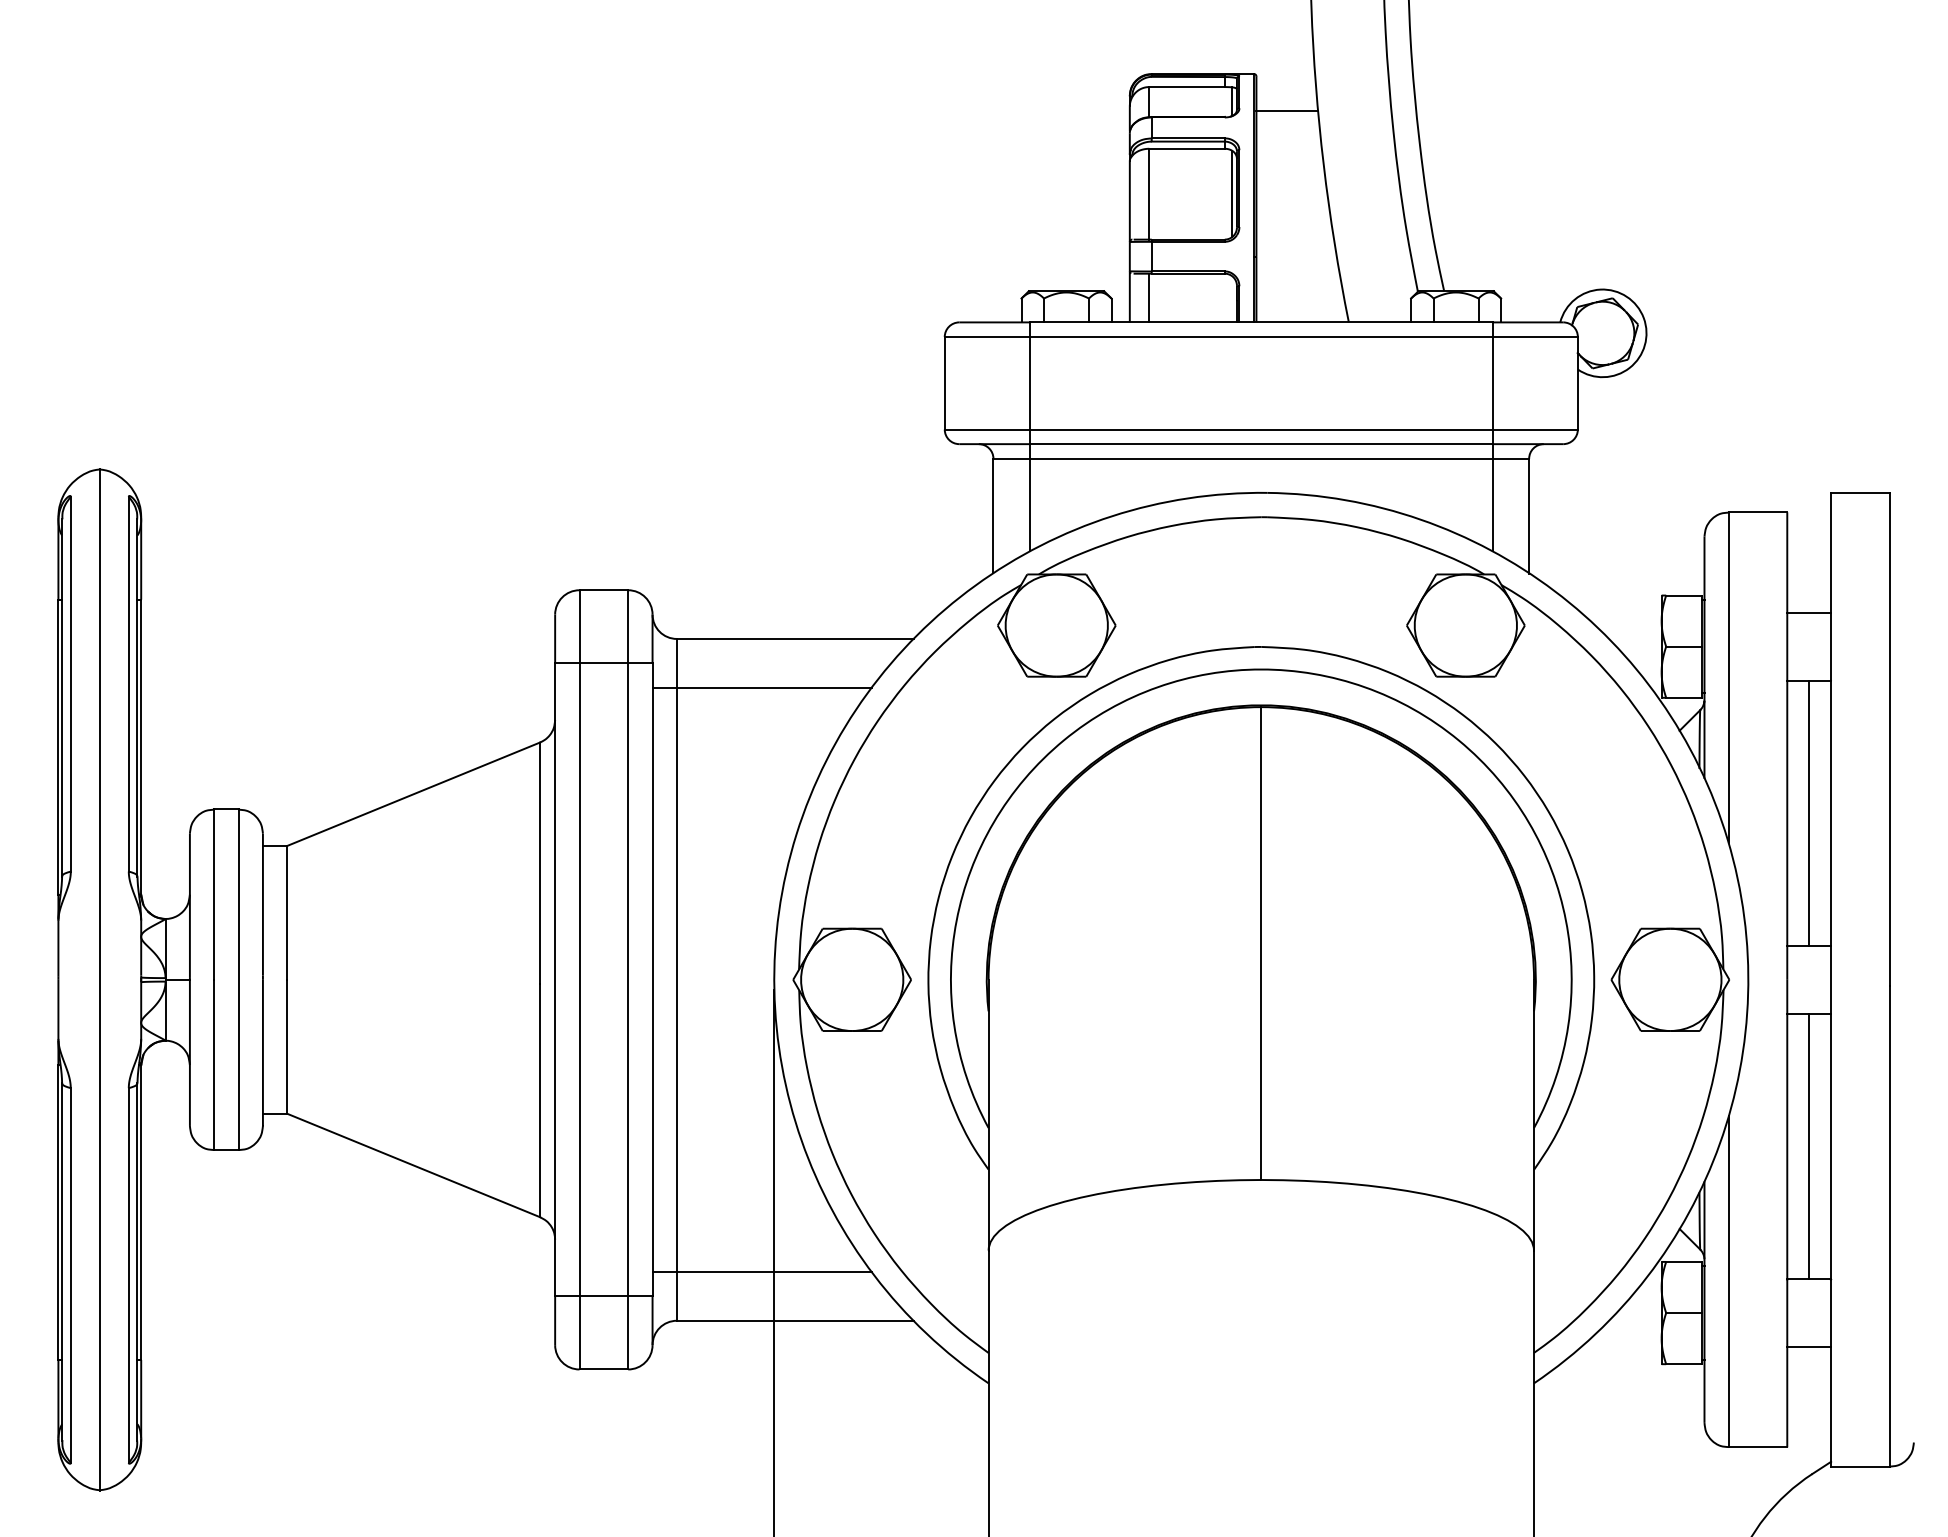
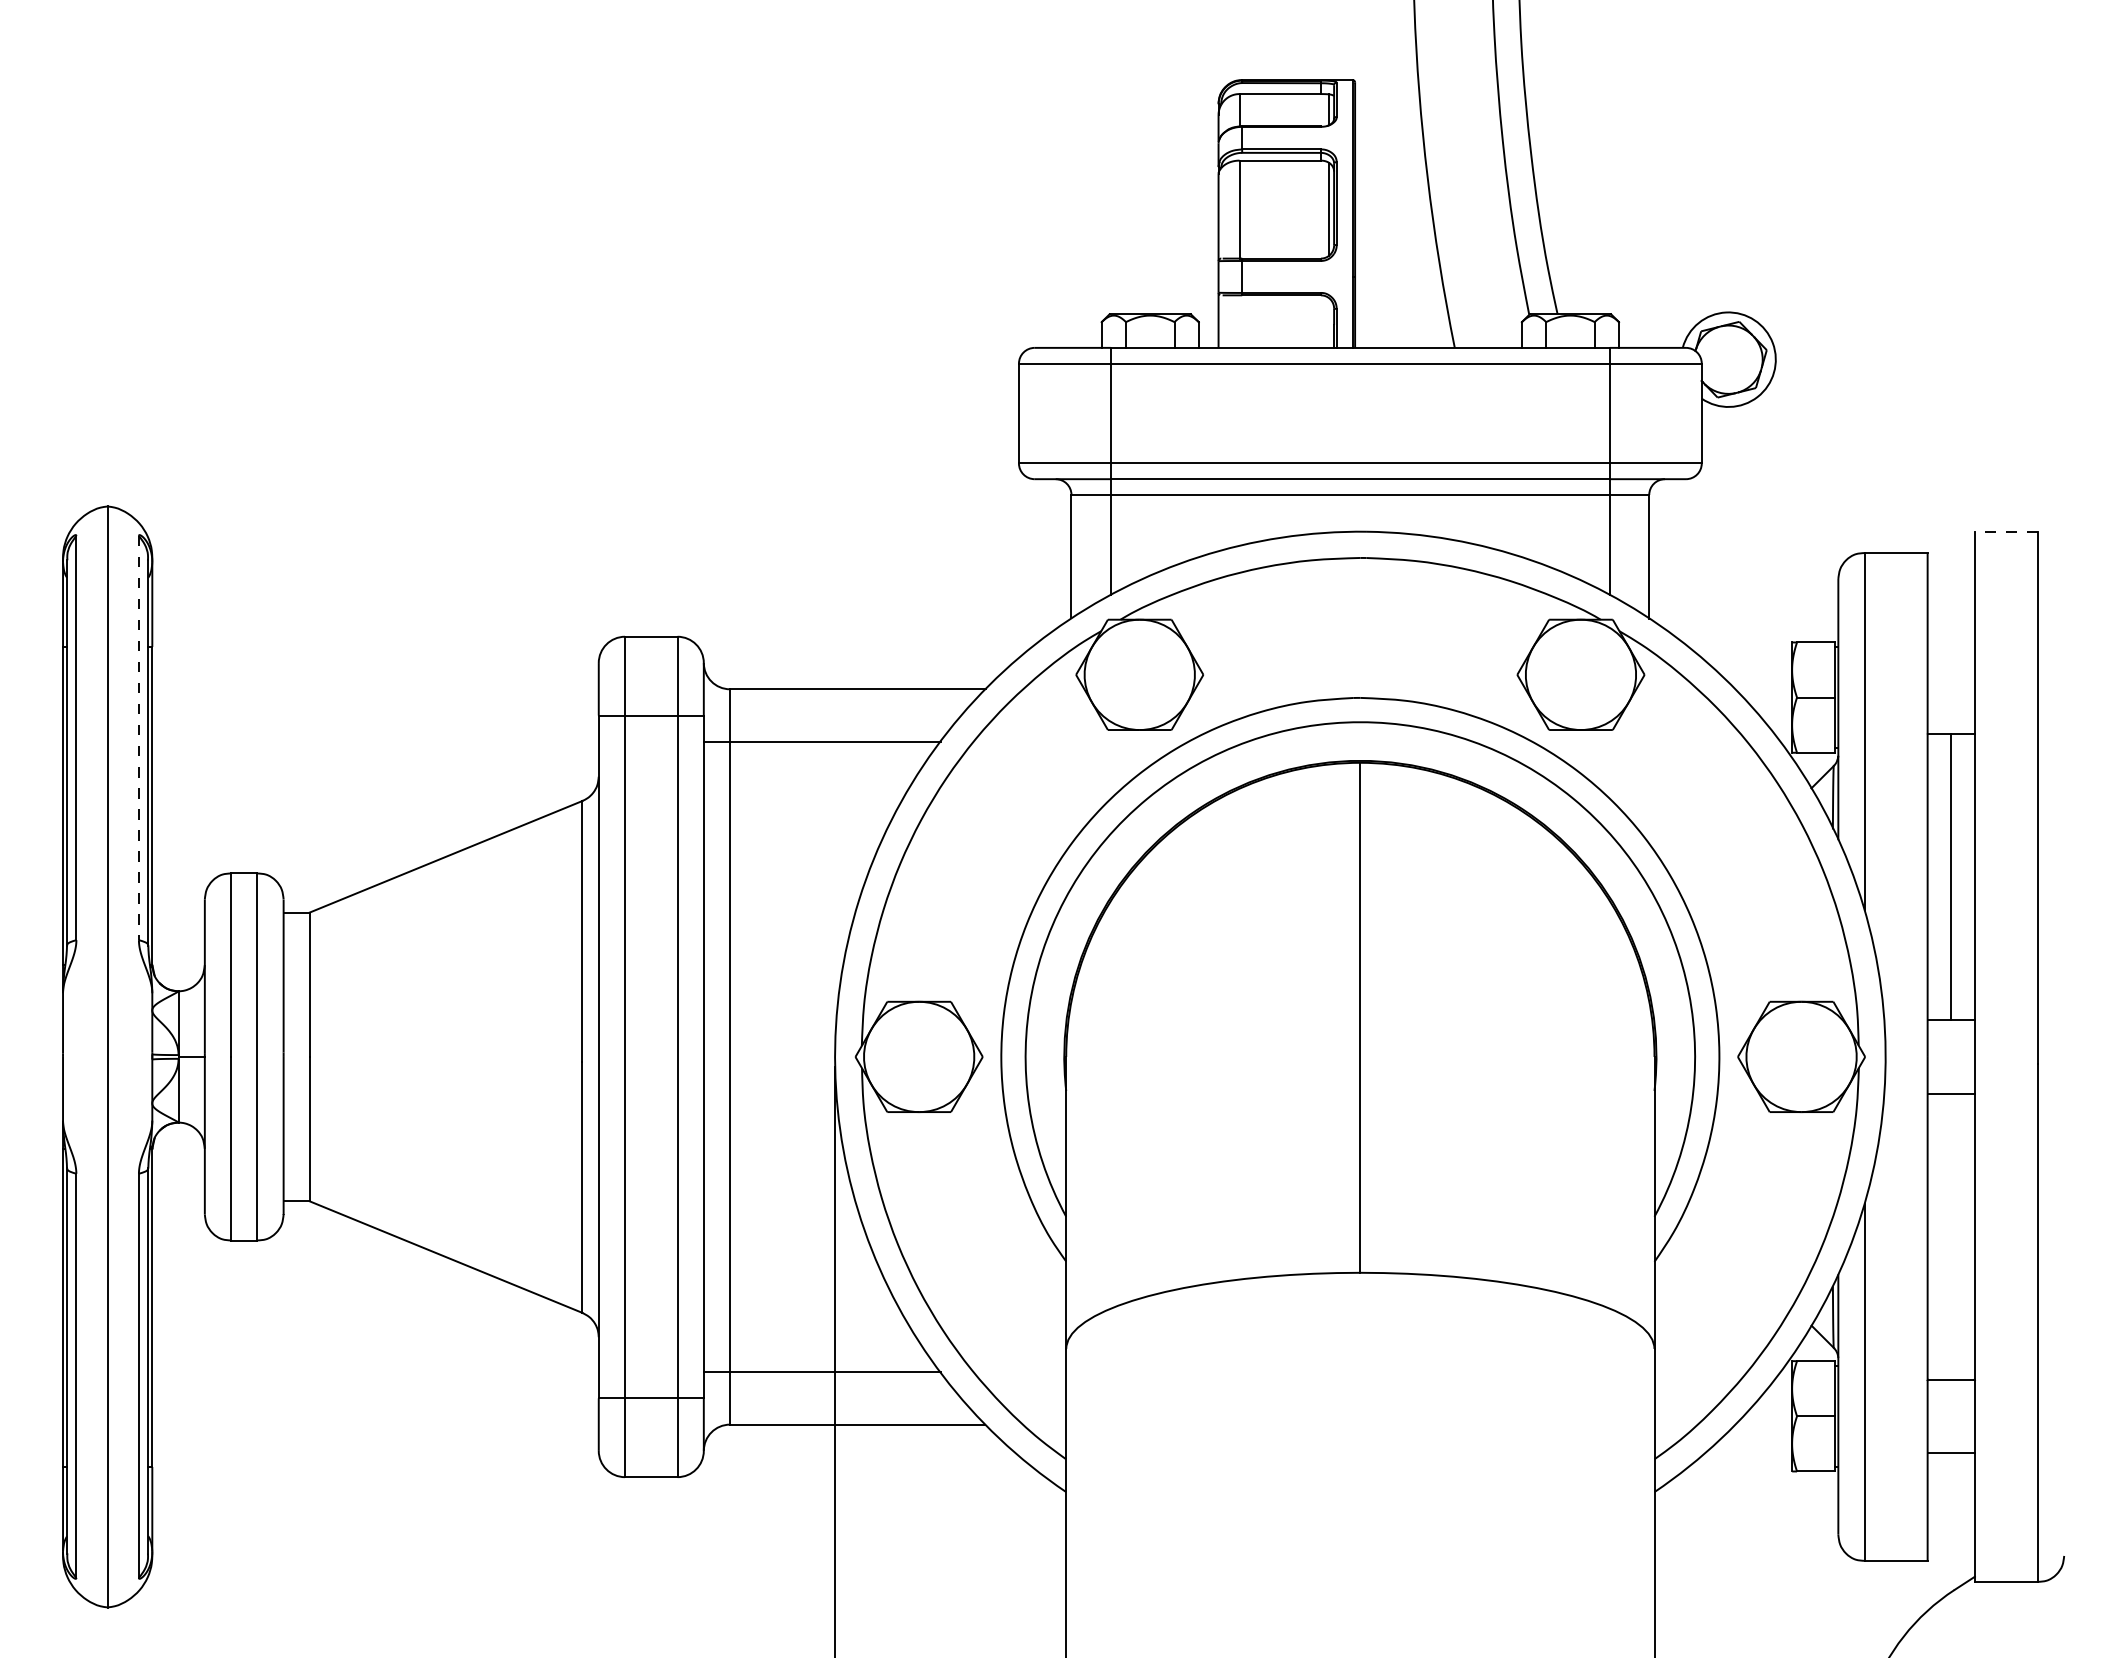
line: (1287, 110) -> (1388, 119), removed
line: (1149, 297) -> (1239, 321), removed
line: (1860, 492) -> (2006, 531), solid -> dashed
line: (1808, 612) -> (1950, 660), removed
line: (128, 684) -> (138, 738), solid -> dashed
line: (1809, 1146) -> (1951, 1236), removed

